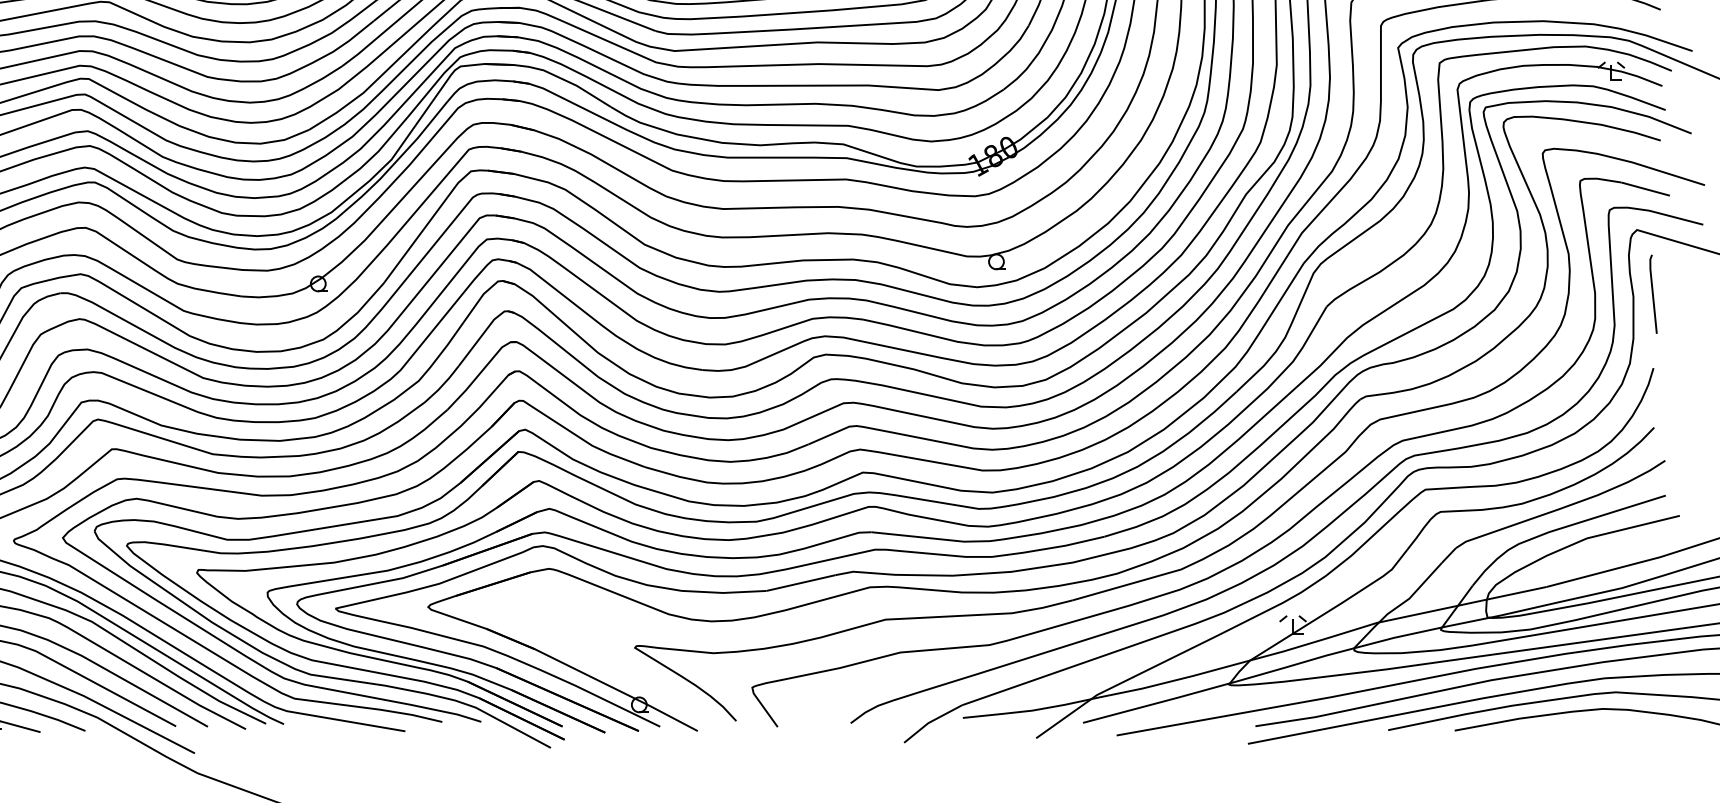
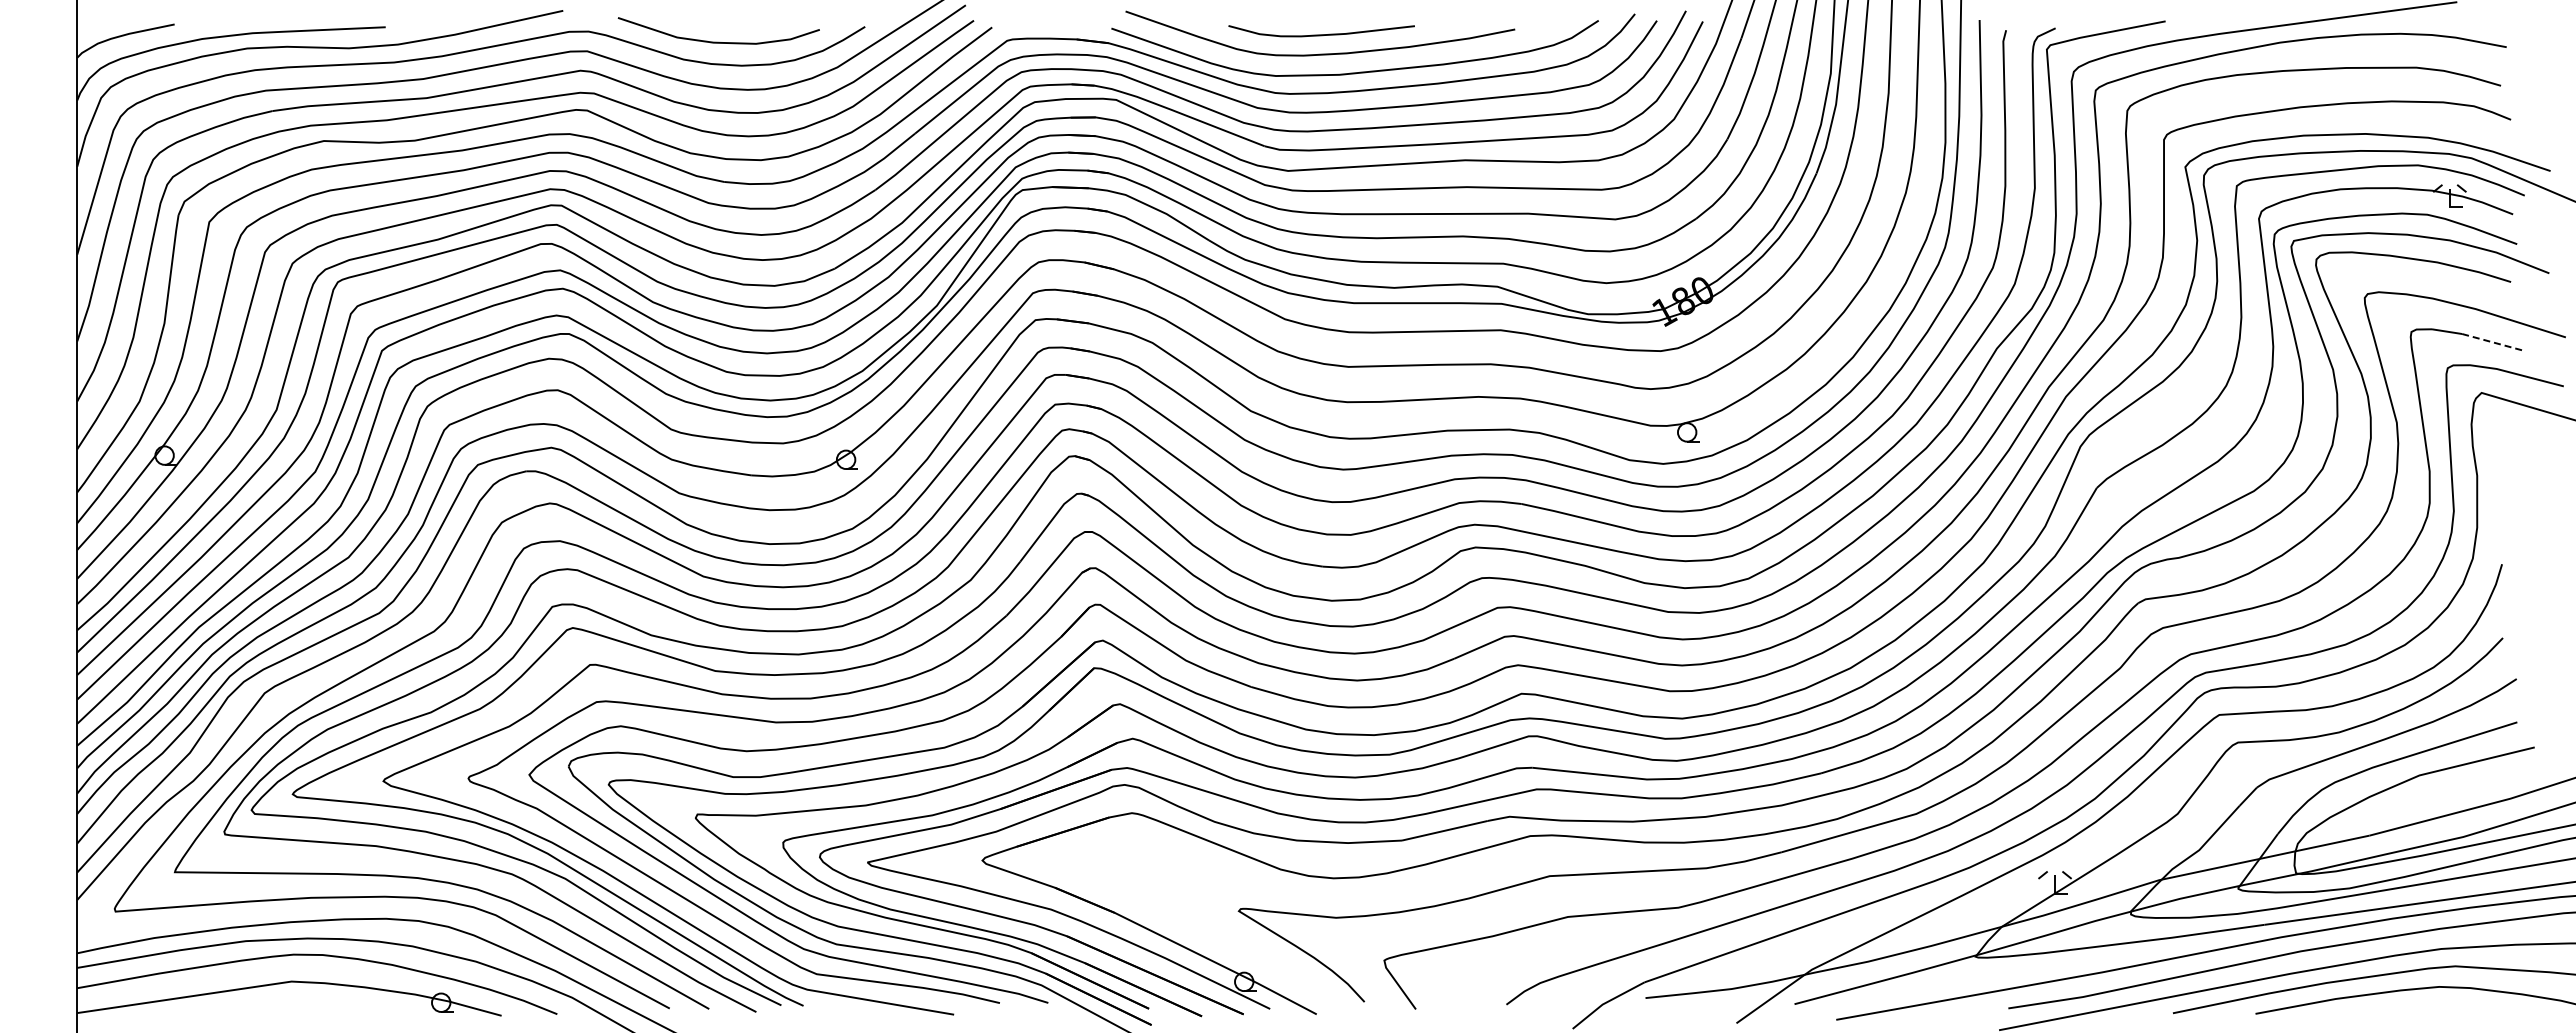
line: (1645, 189) -> (2492, 342), solid -> dashed
line: (1653, 294) -> (2501, 472), removed

